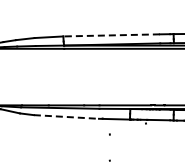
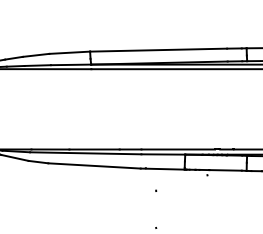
line: (111, 35) -> (158, 50), dashed -> solid
line: (66, 116) -> (94, 165), dashed -> solid

